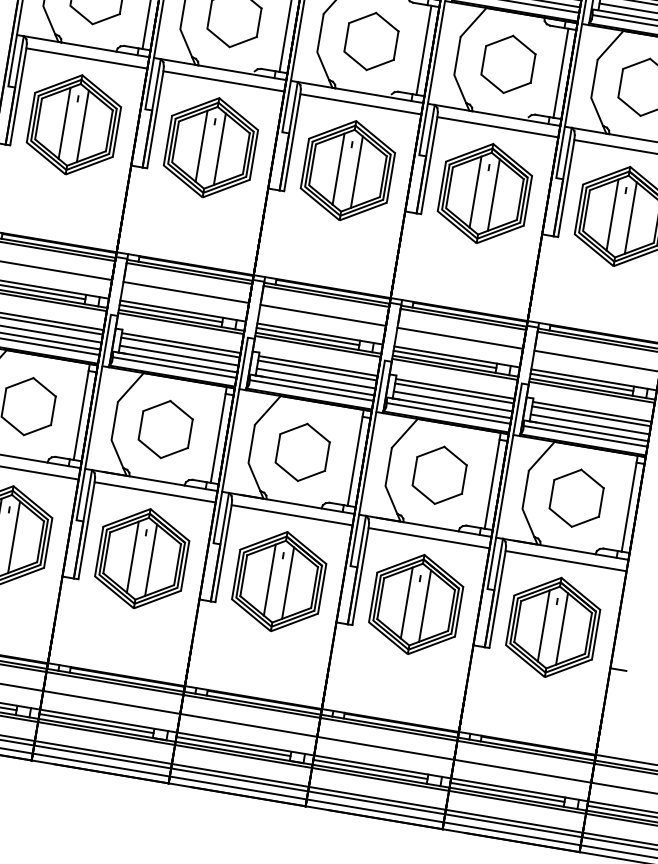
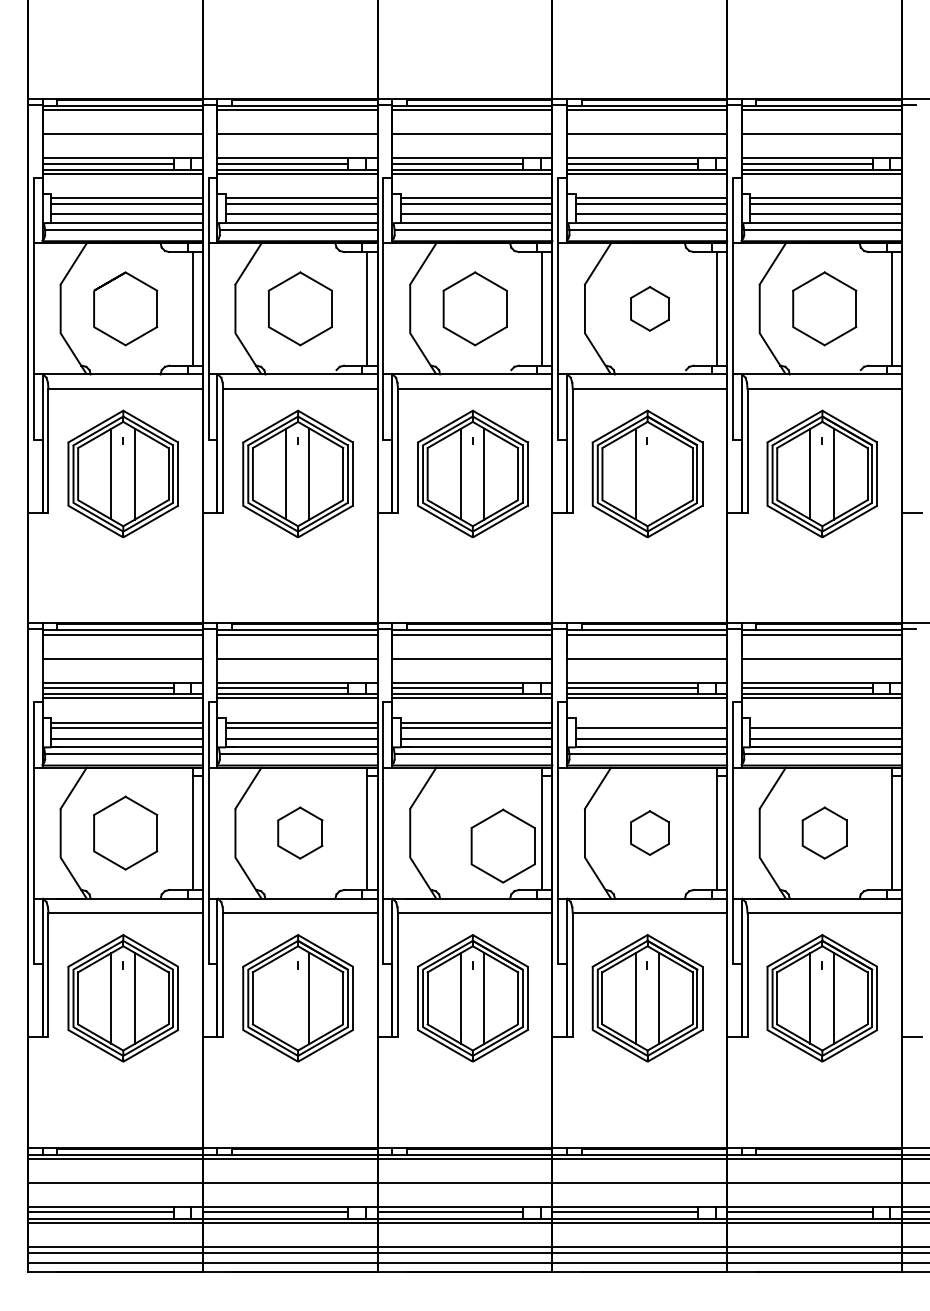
part: (508, 64) -> (649, 308), size x0.6
line: (493, 194) -> (658, 473), removed
line: (455, 388) -> (651, 722), removed
line: (591, 411) -> (825, 722), removed
part: (165, 428) -> (299, 832), size x0.7
part: (302, 451) -> (502, 845), moved
part: (439, 474) -> (649, 832), size x0.6
part: (576, 497) -> (824, 832), size x0.7
line: (133, 557) -> (286, 998), removed

